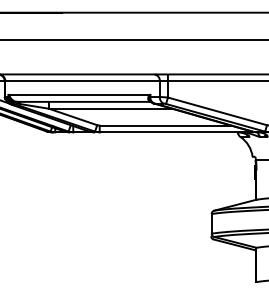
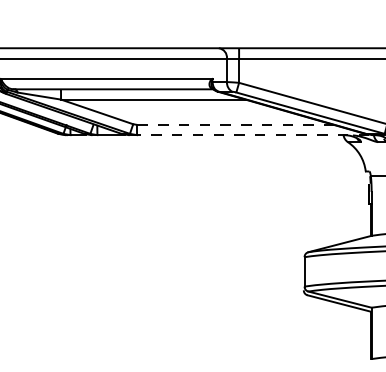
line: (165, 125) -> (235, 124), solid -> dashed
line: (177, 132) -> (253, 135), solid -> dashed

